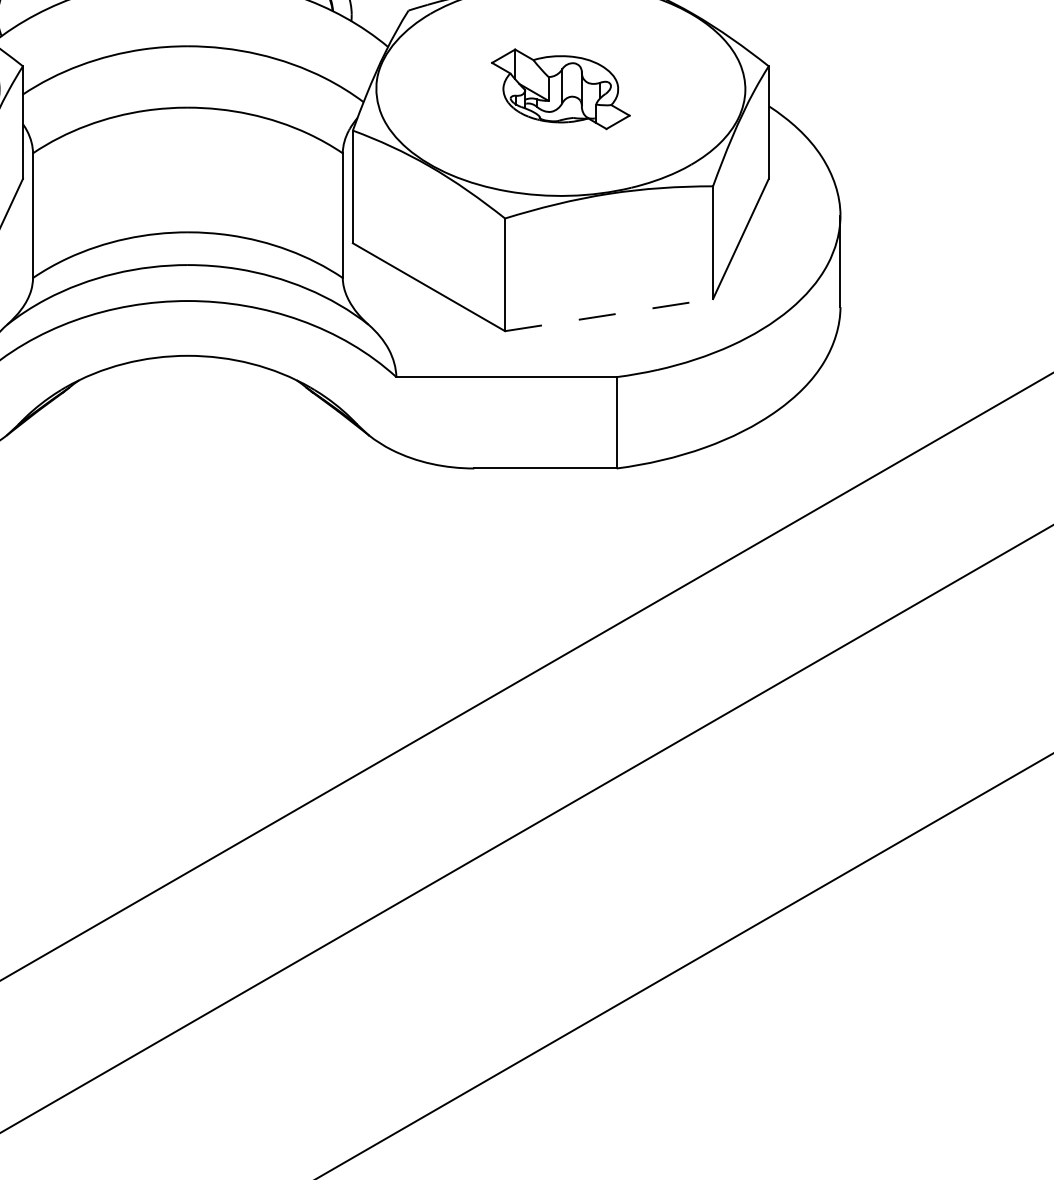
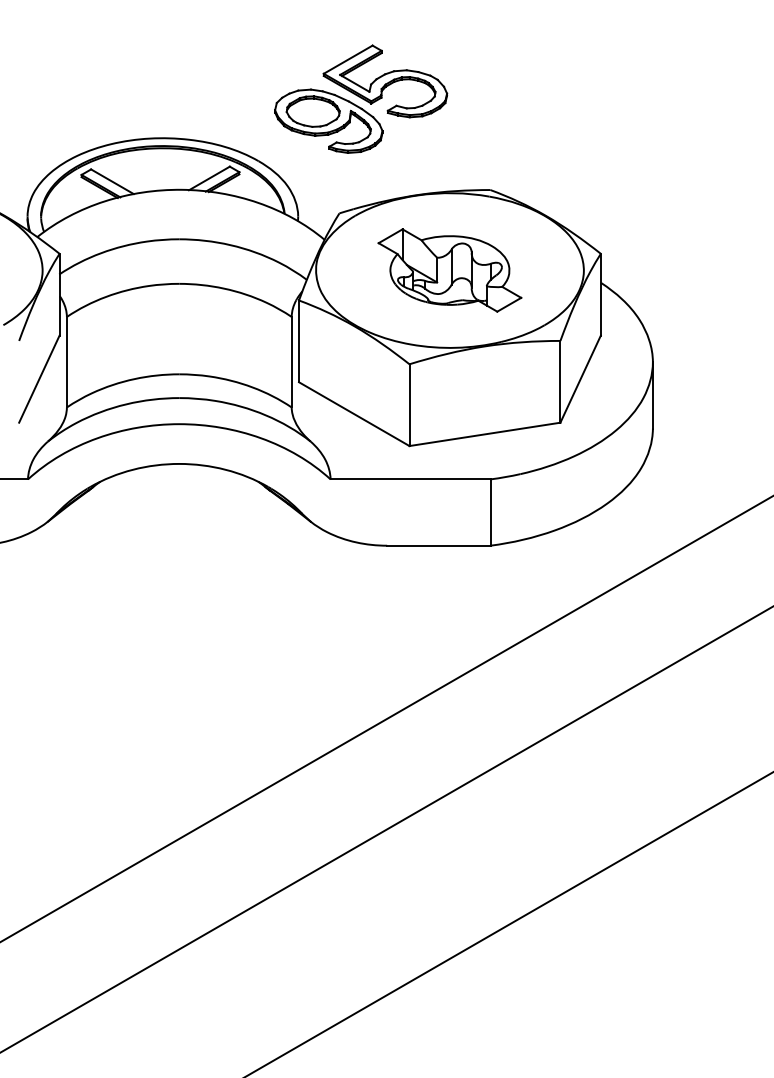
part: (560, 89) -> (449, 270), size x1.43
line: (609, 315) -> (485, 434), dashed -> solid

